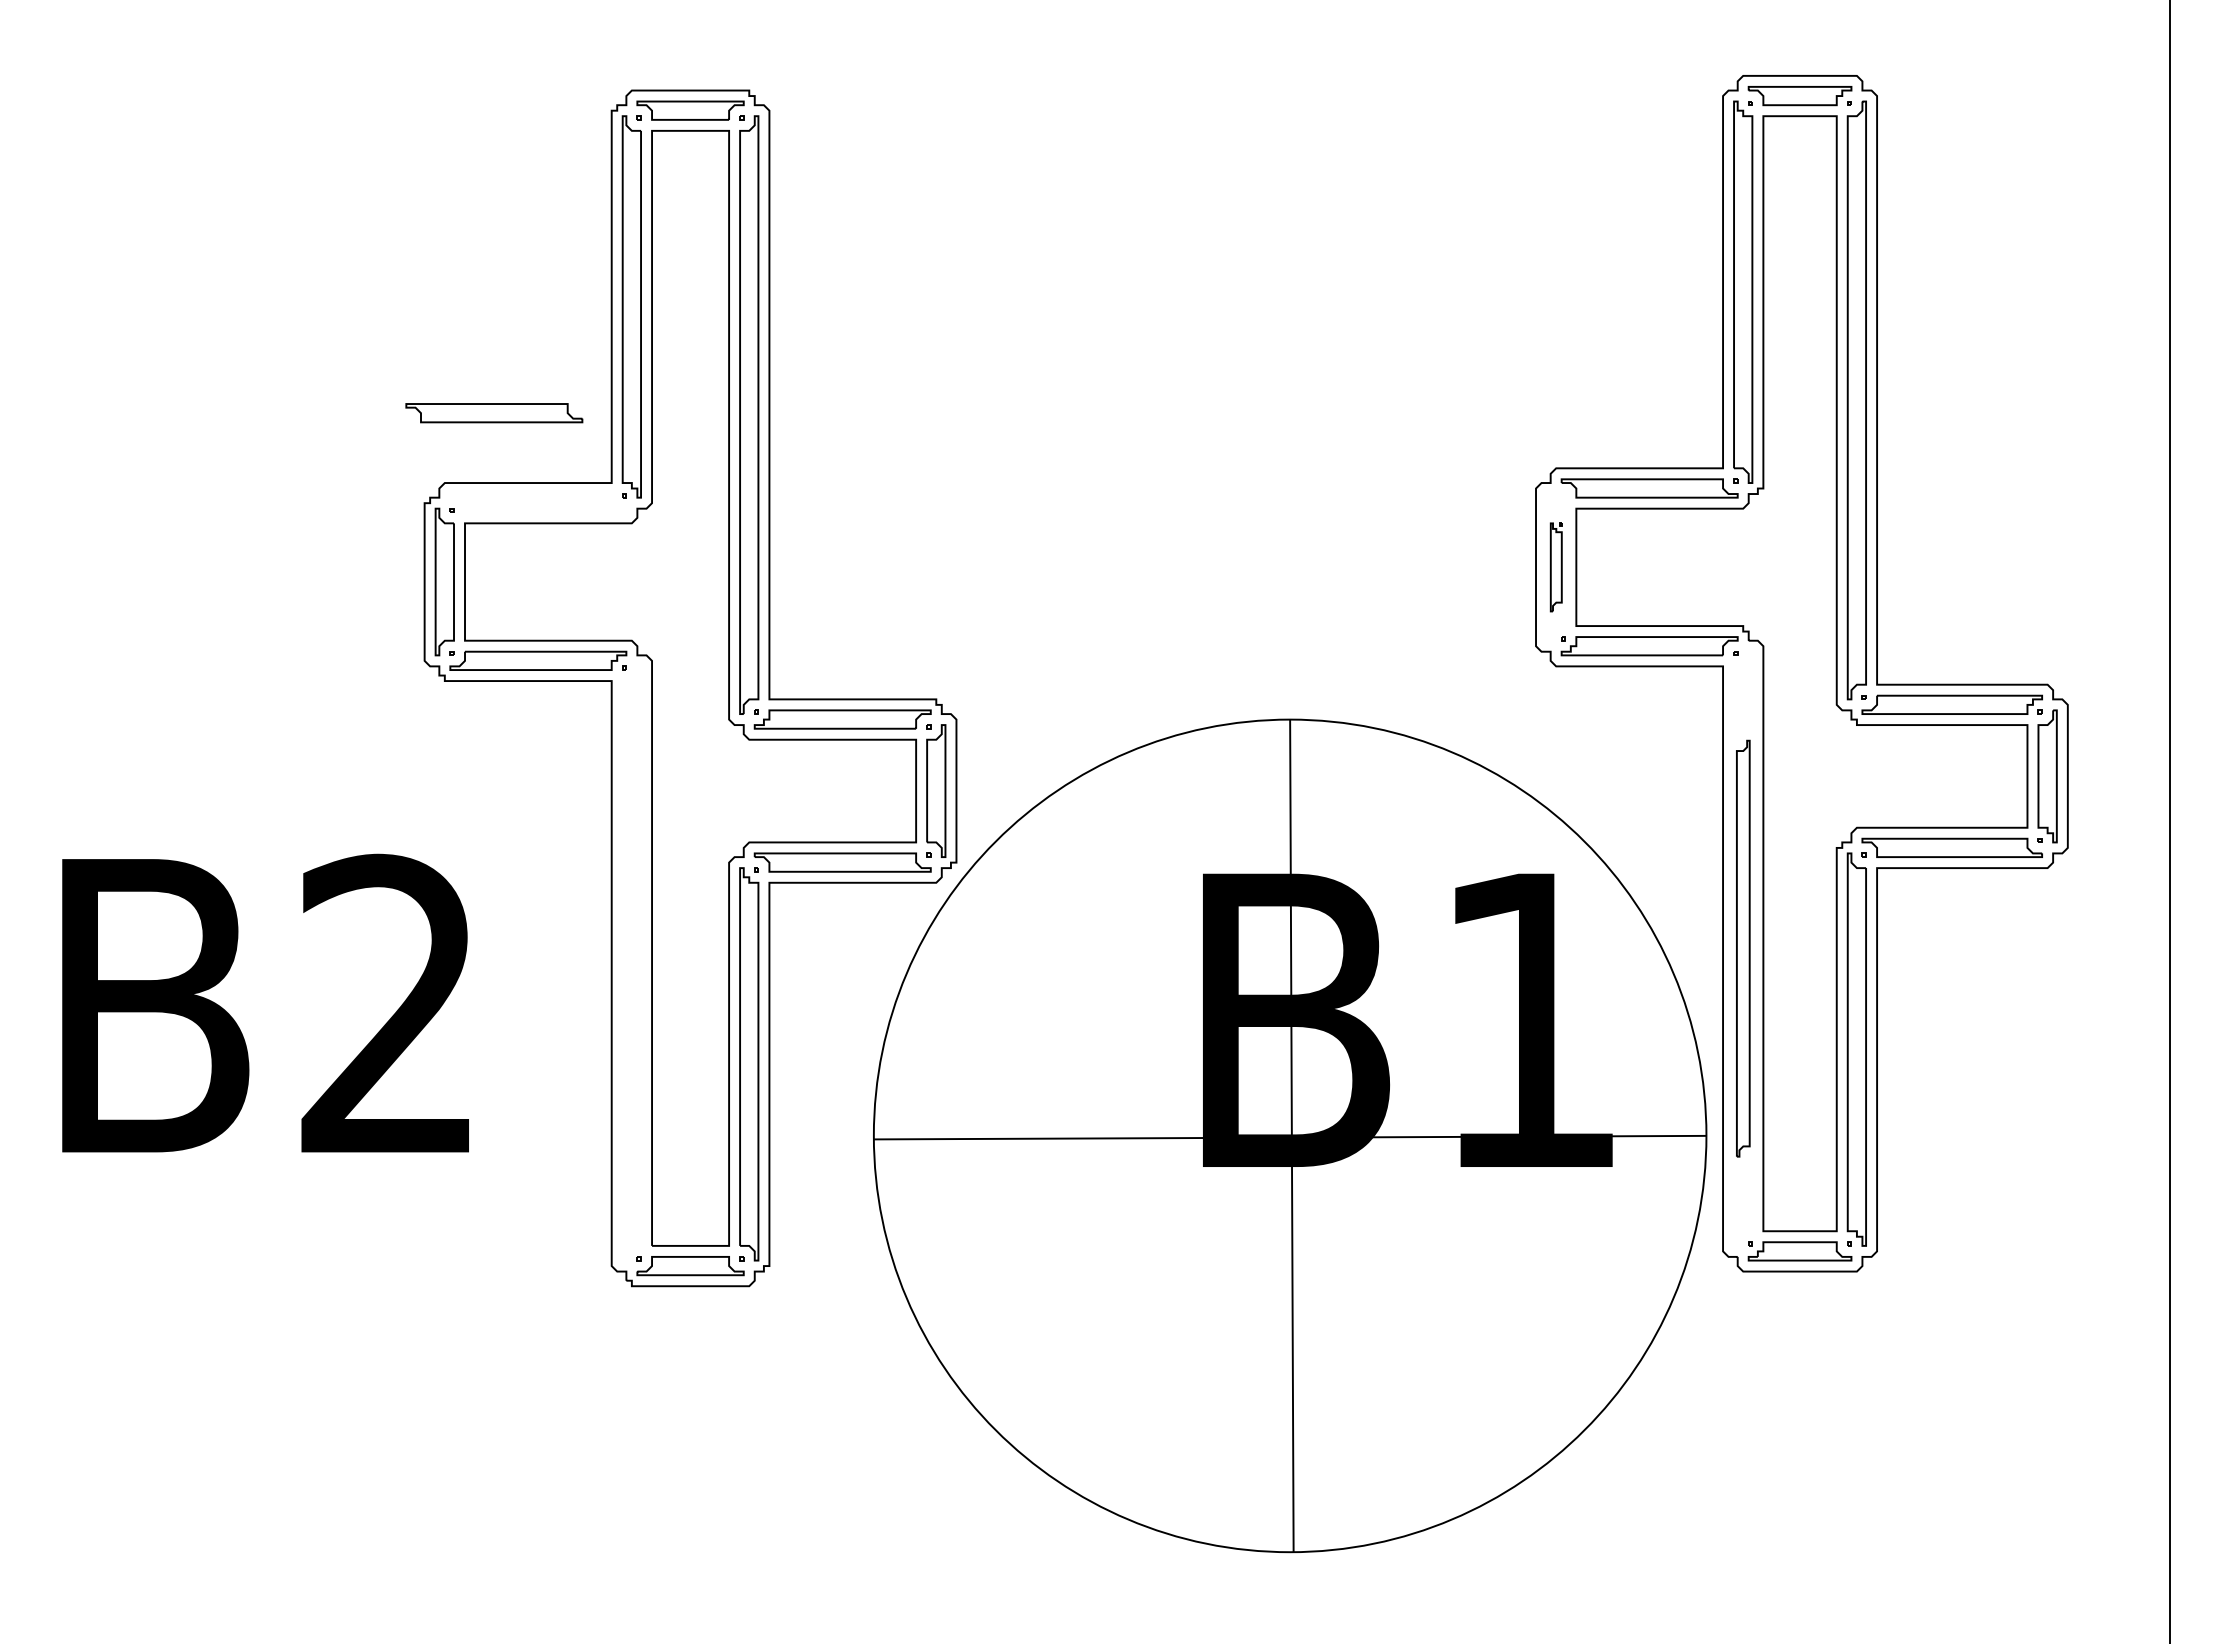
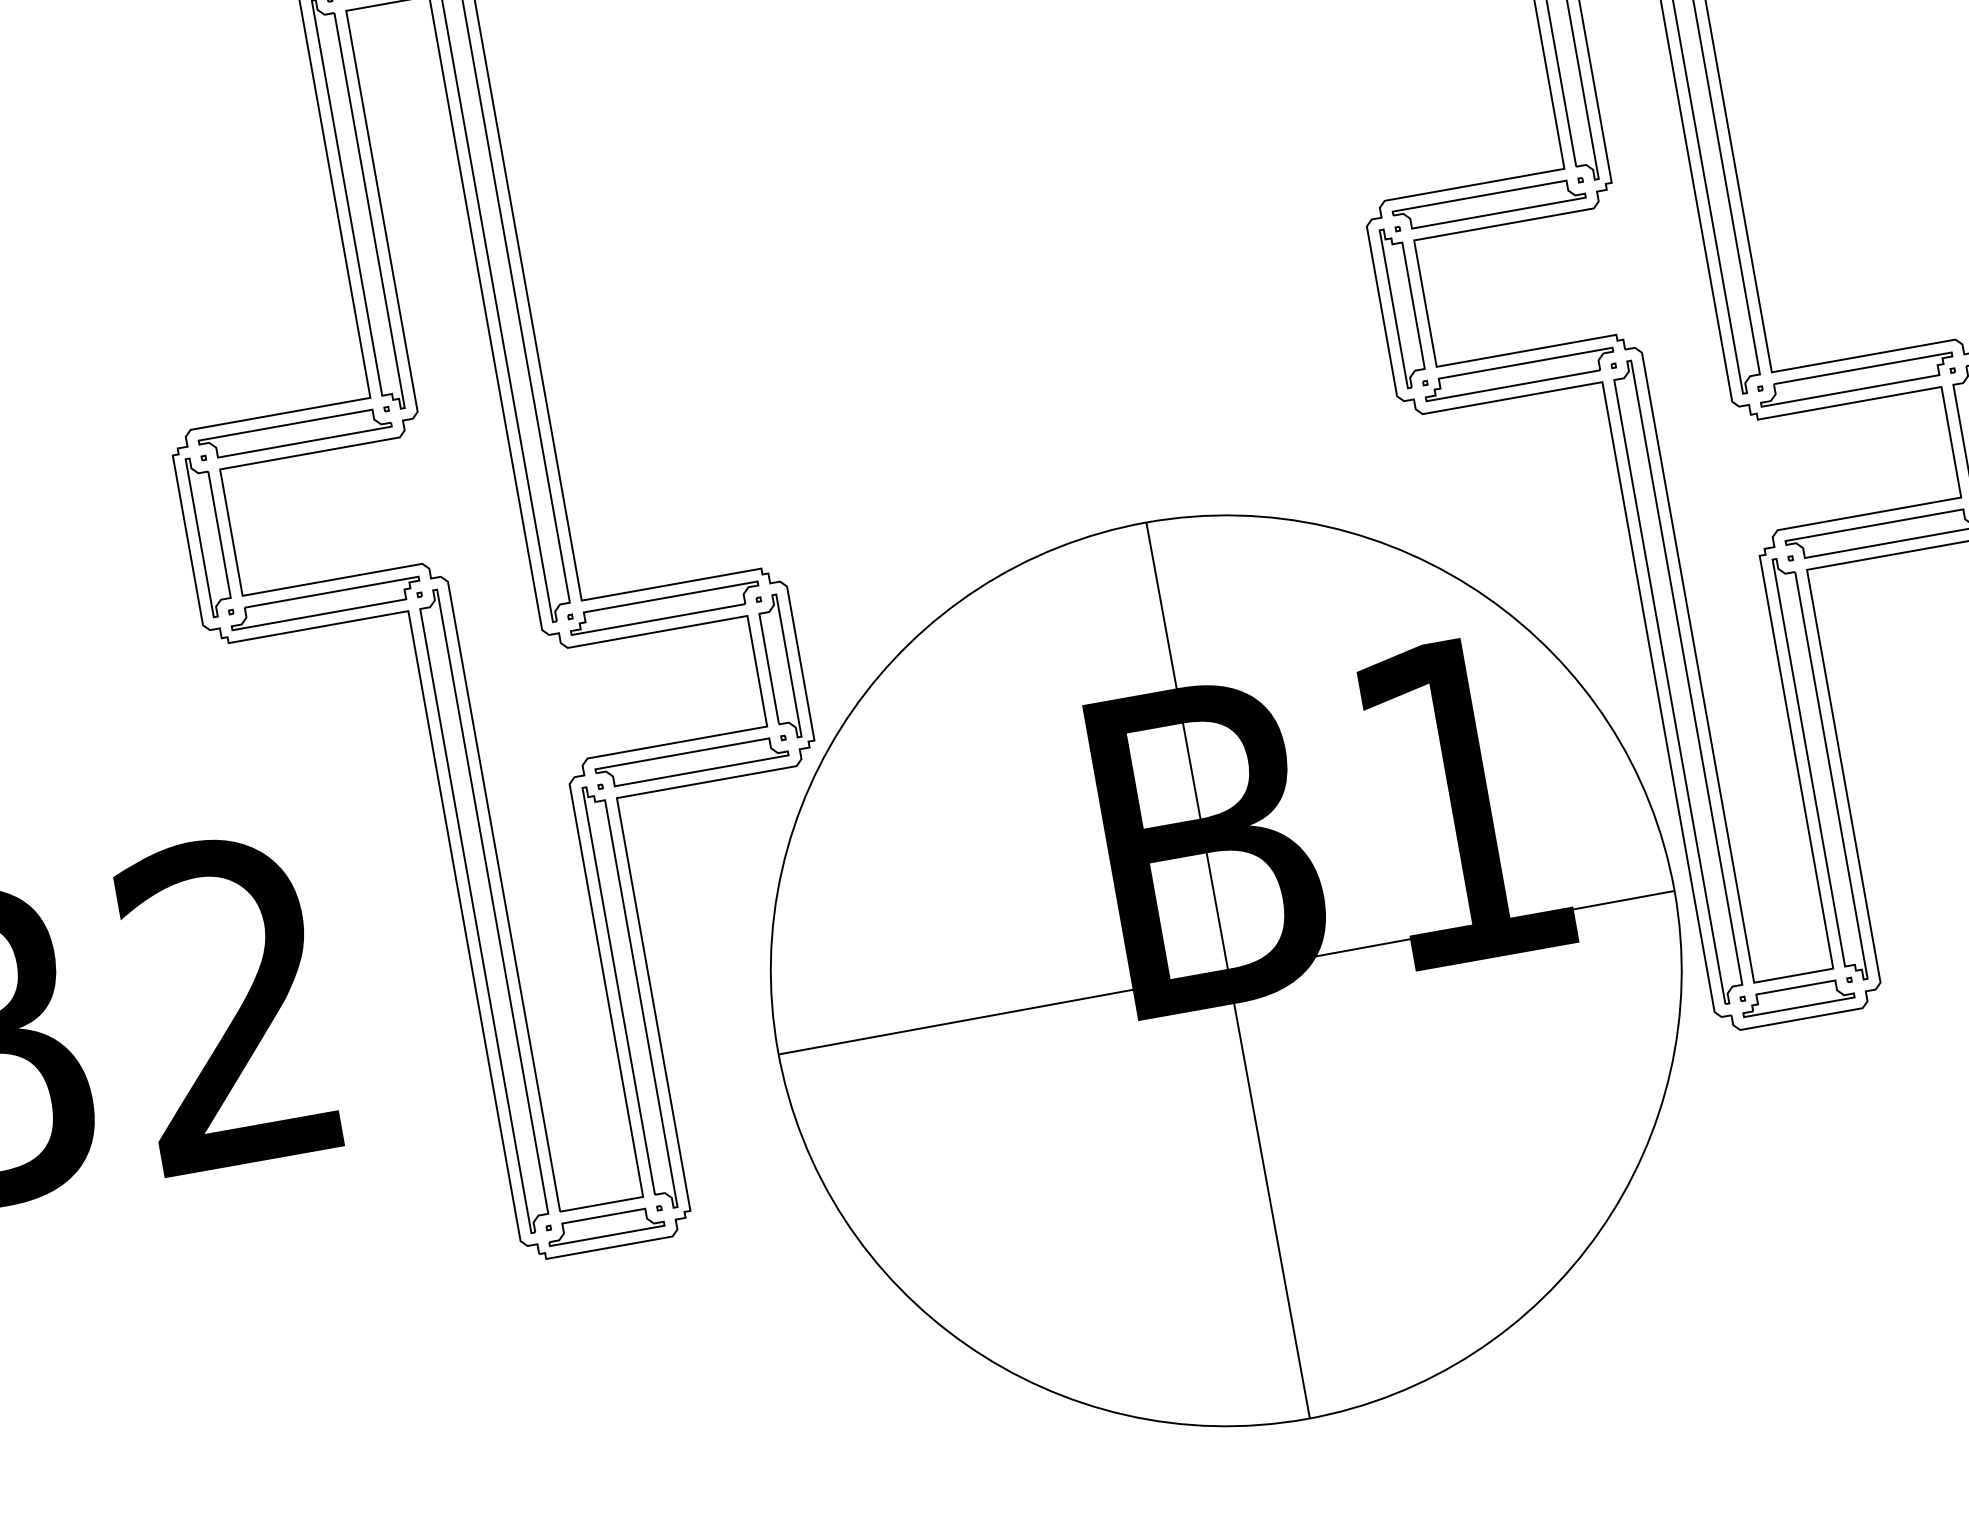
part: (494, 413) -> (295, 433), moved
part: (1556, 567) -> (1404, 307), size x1.67
part: (1743, 948) -> (1678, 682), size x1.43
part: (631, 963) -> (483, 911), added

